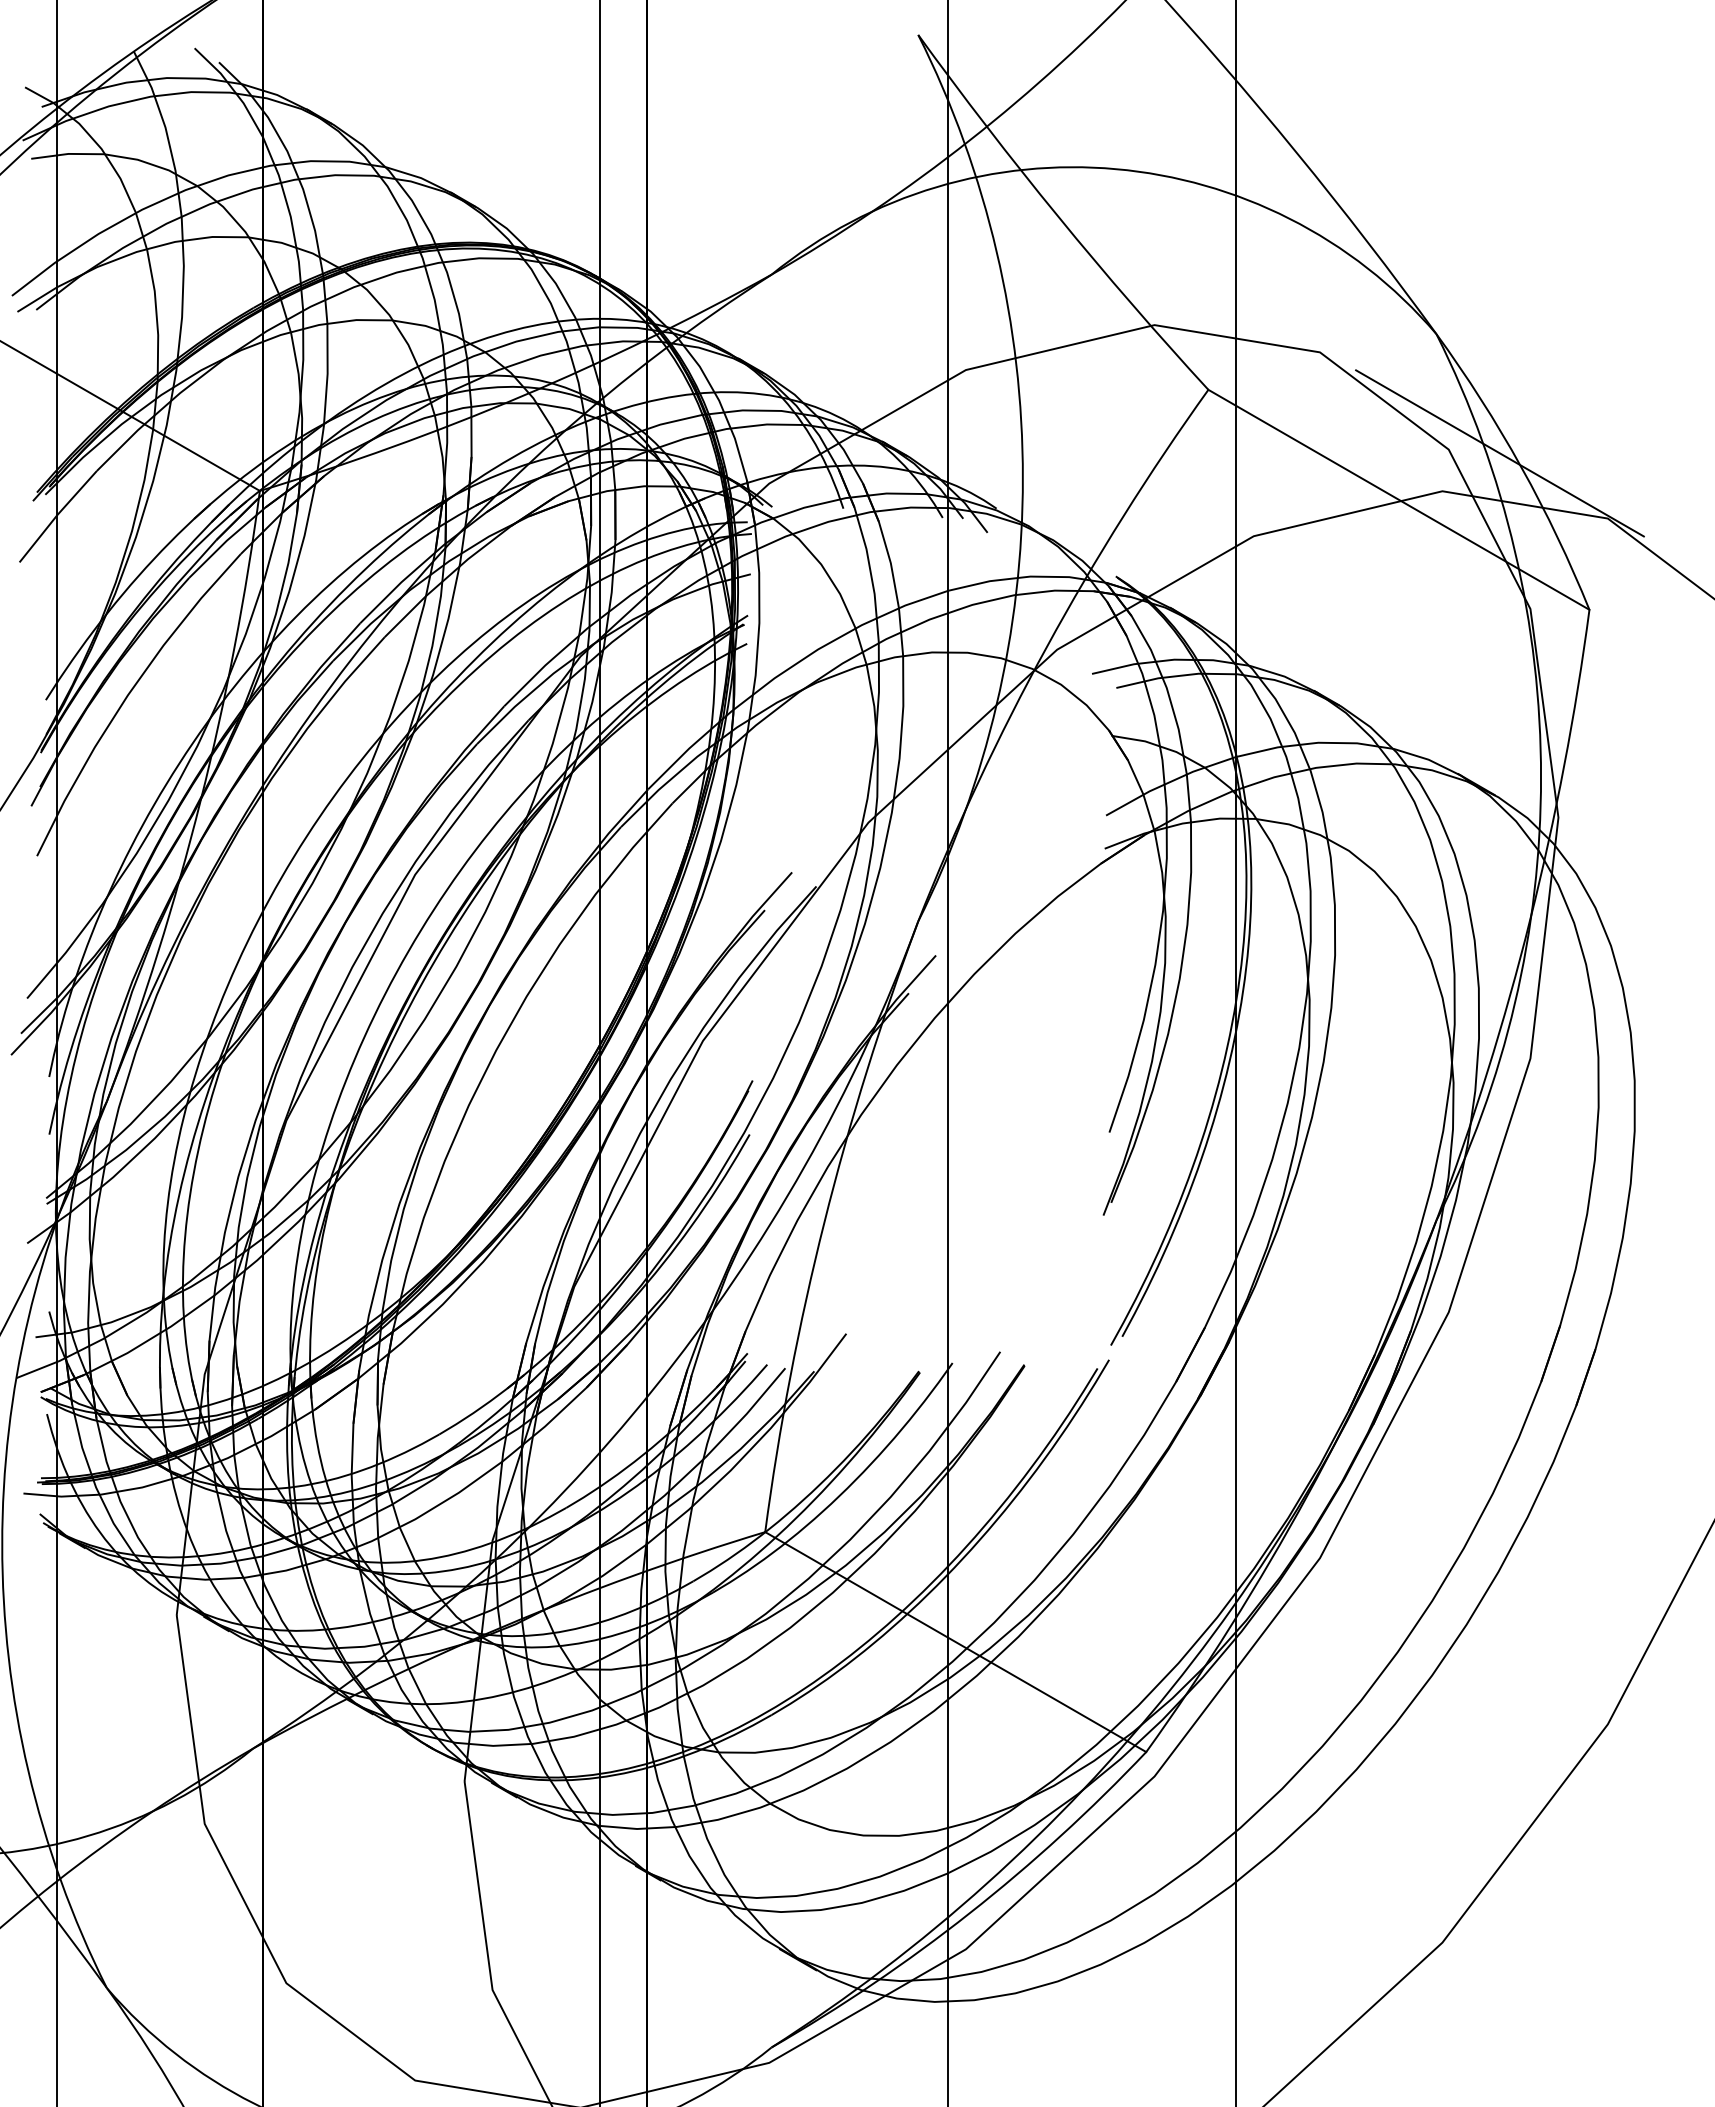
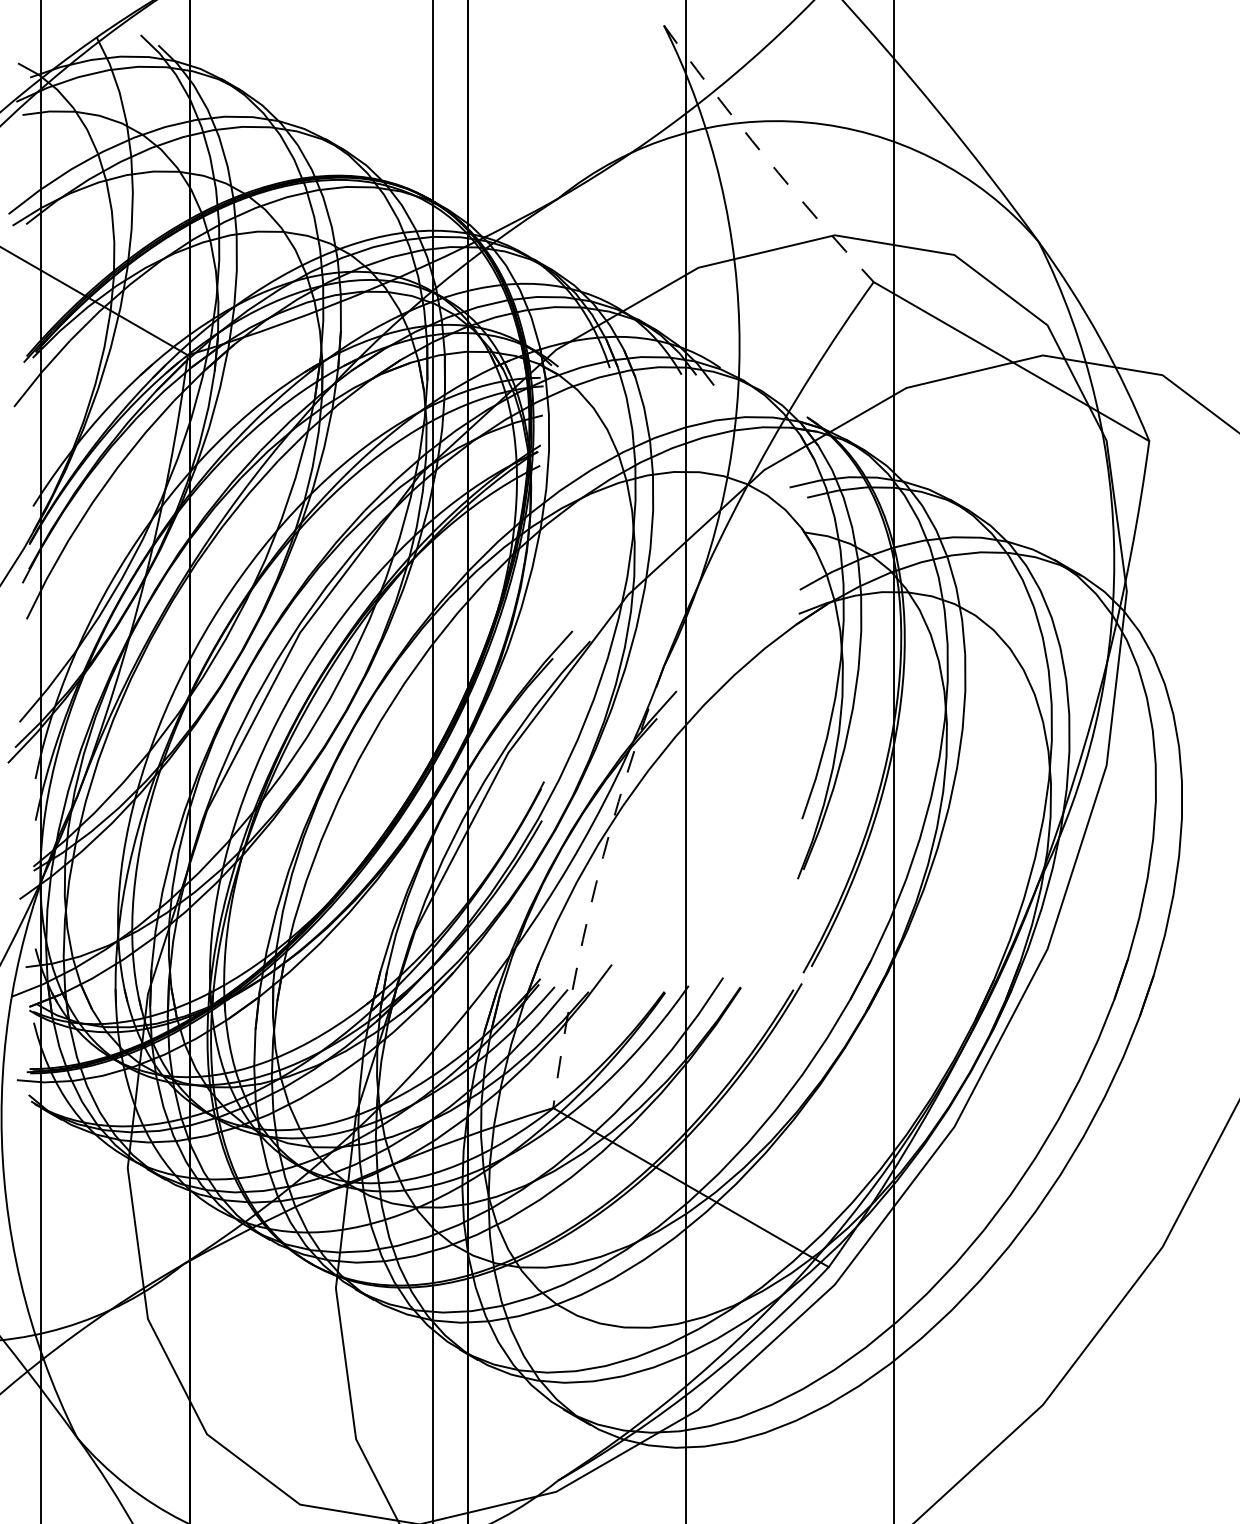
arc: (1058, 216) -> (765, 156), solid -> dashed
line: (1499, 453) -> (1084, 328), removed
arc: (824, 1222) -> (596, 884), solid -> dashed

